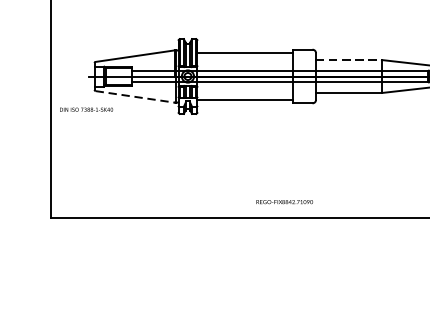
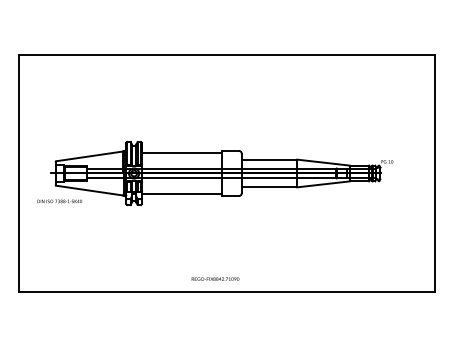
line: (348, 59) -> (269, 159), dashed -> solid
line: (134, 96) -> (89, 190), dashed -> solid
text: (86, 109) -> (59, 201), moved

